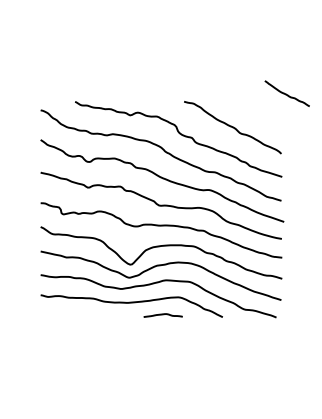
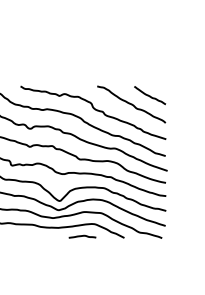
curve: (286, 93) -> (149, 95), moved

